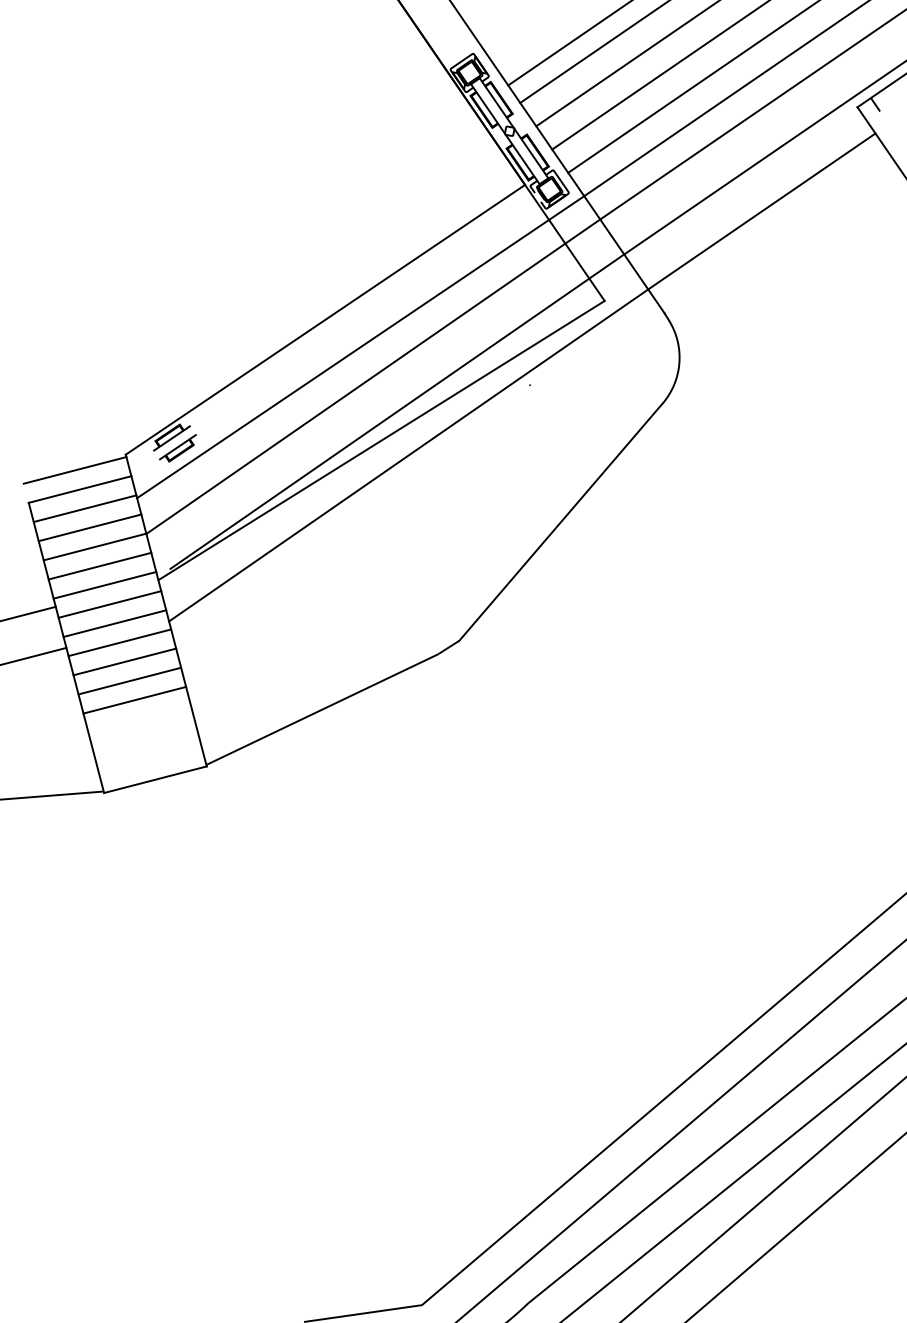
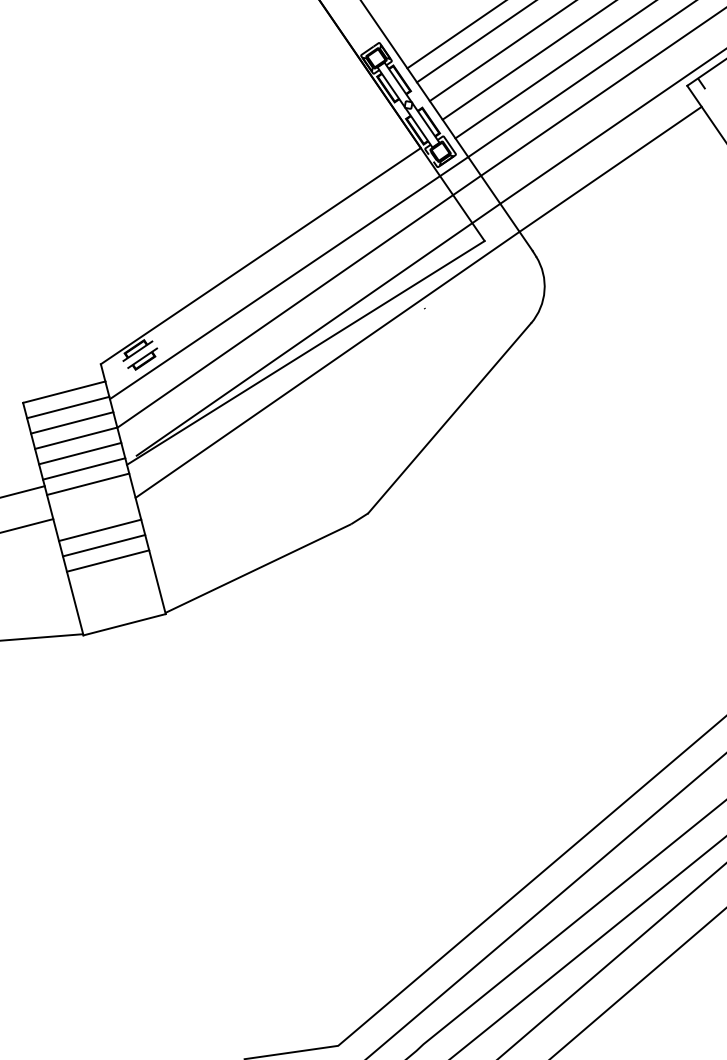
line: (75, 469) -> (60, 376), removed
line: (115, 623) -> (92, 499), removed
line: (120, 642) -> (96, 514), removed

